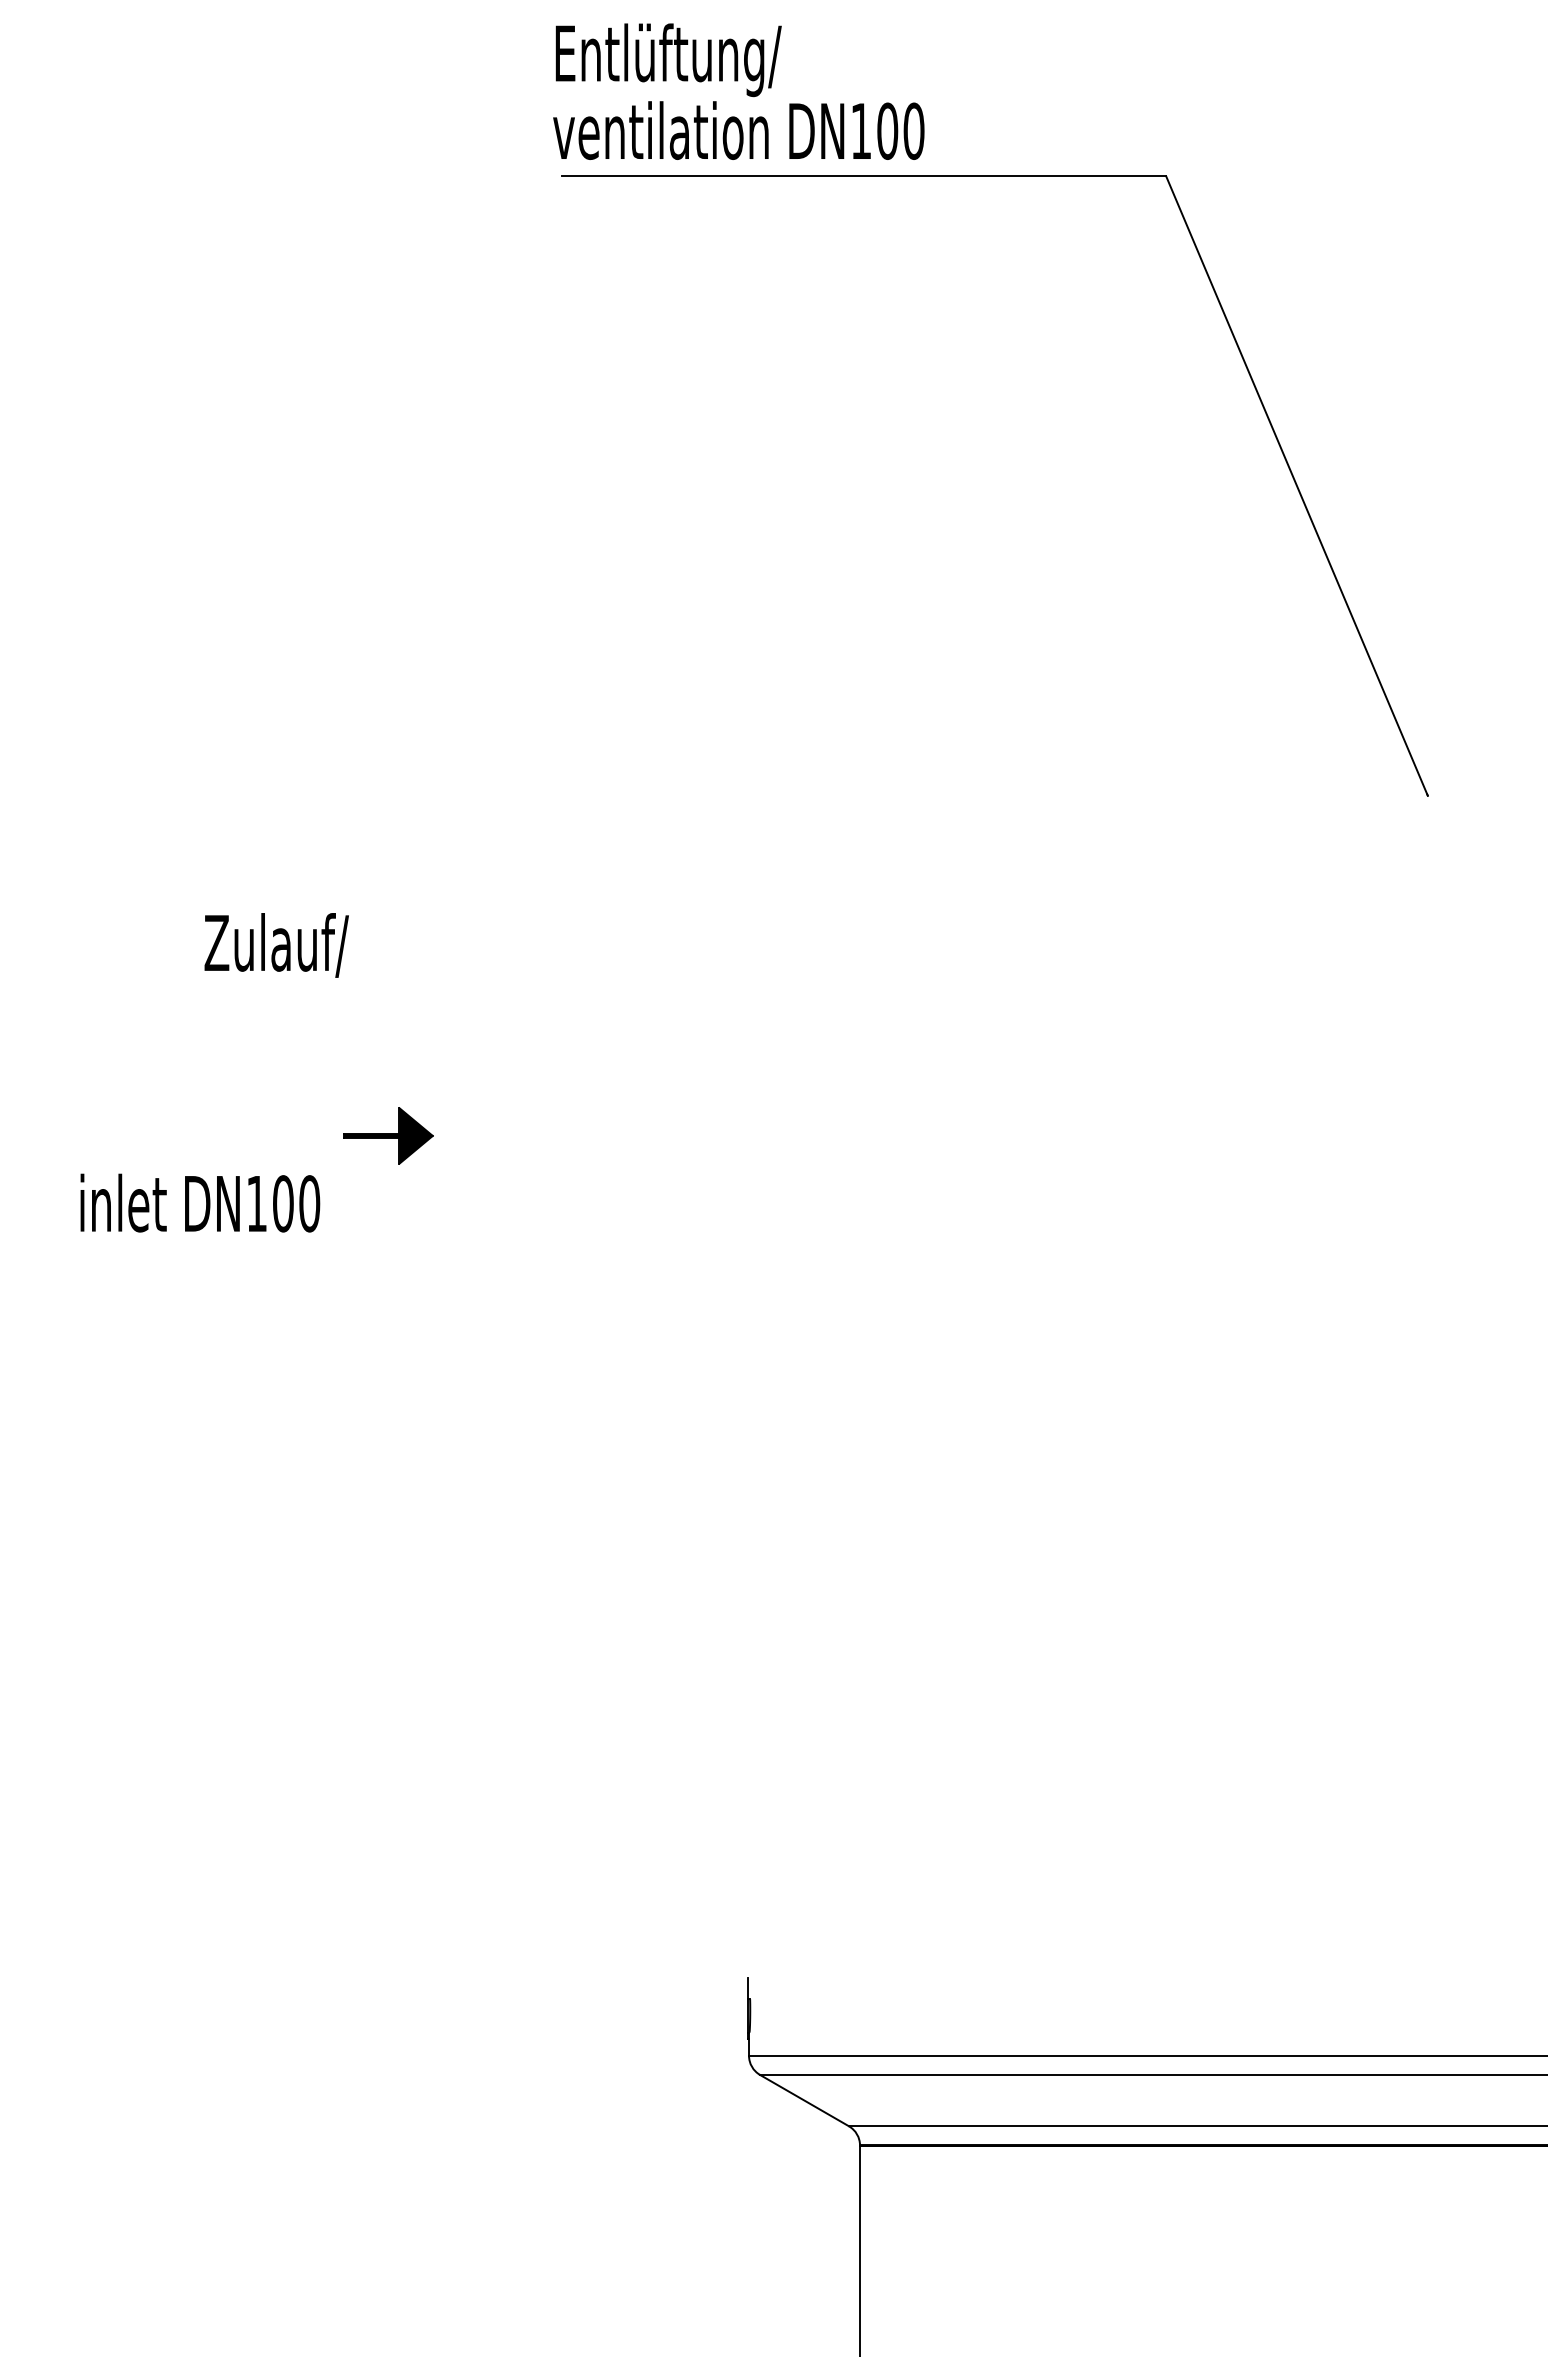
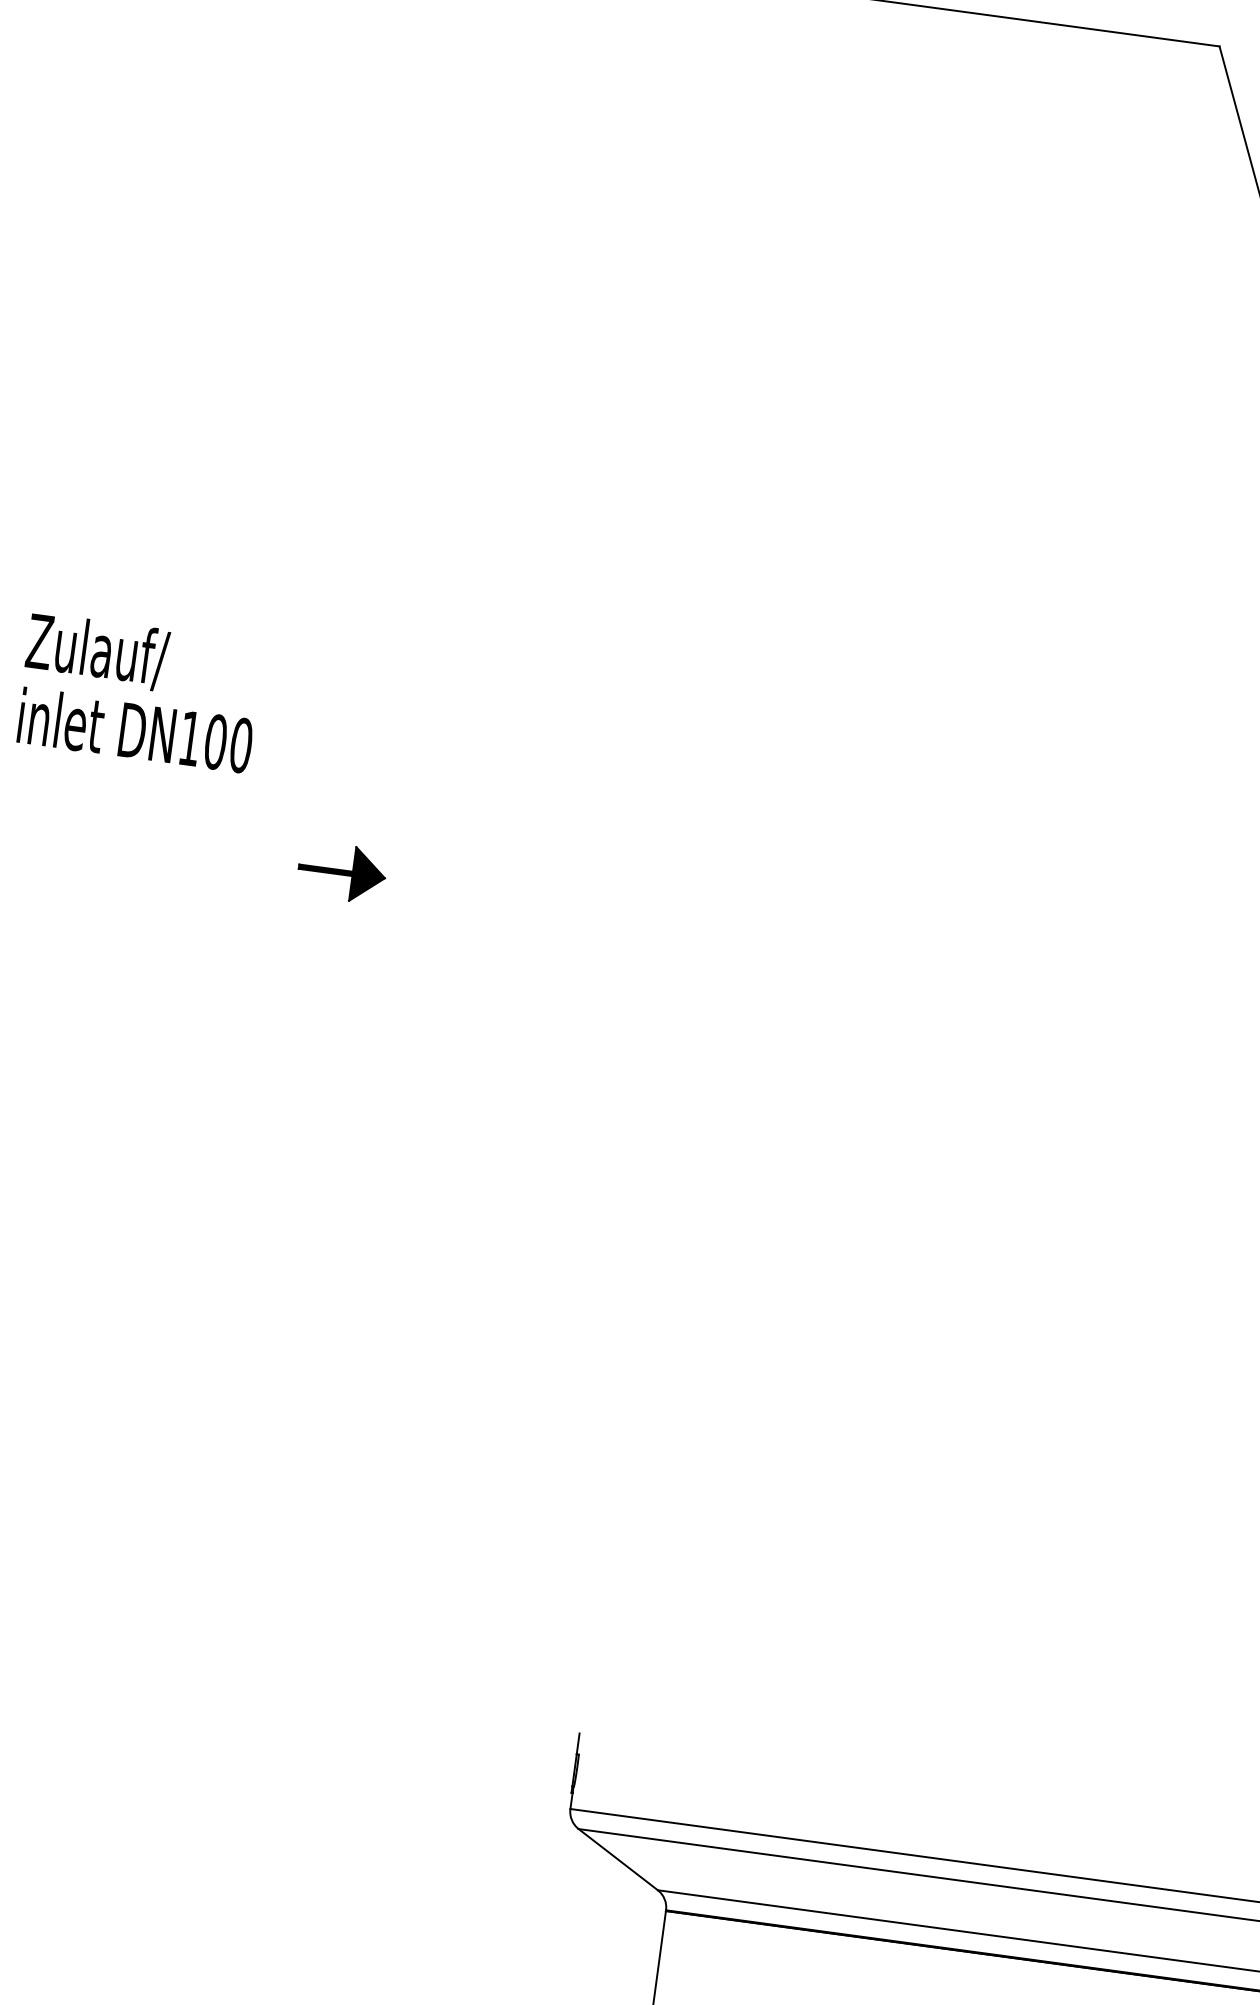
text: (276, 945) -> (97, 651), moved
text: (200, 1202) -> (135, 729), moved

